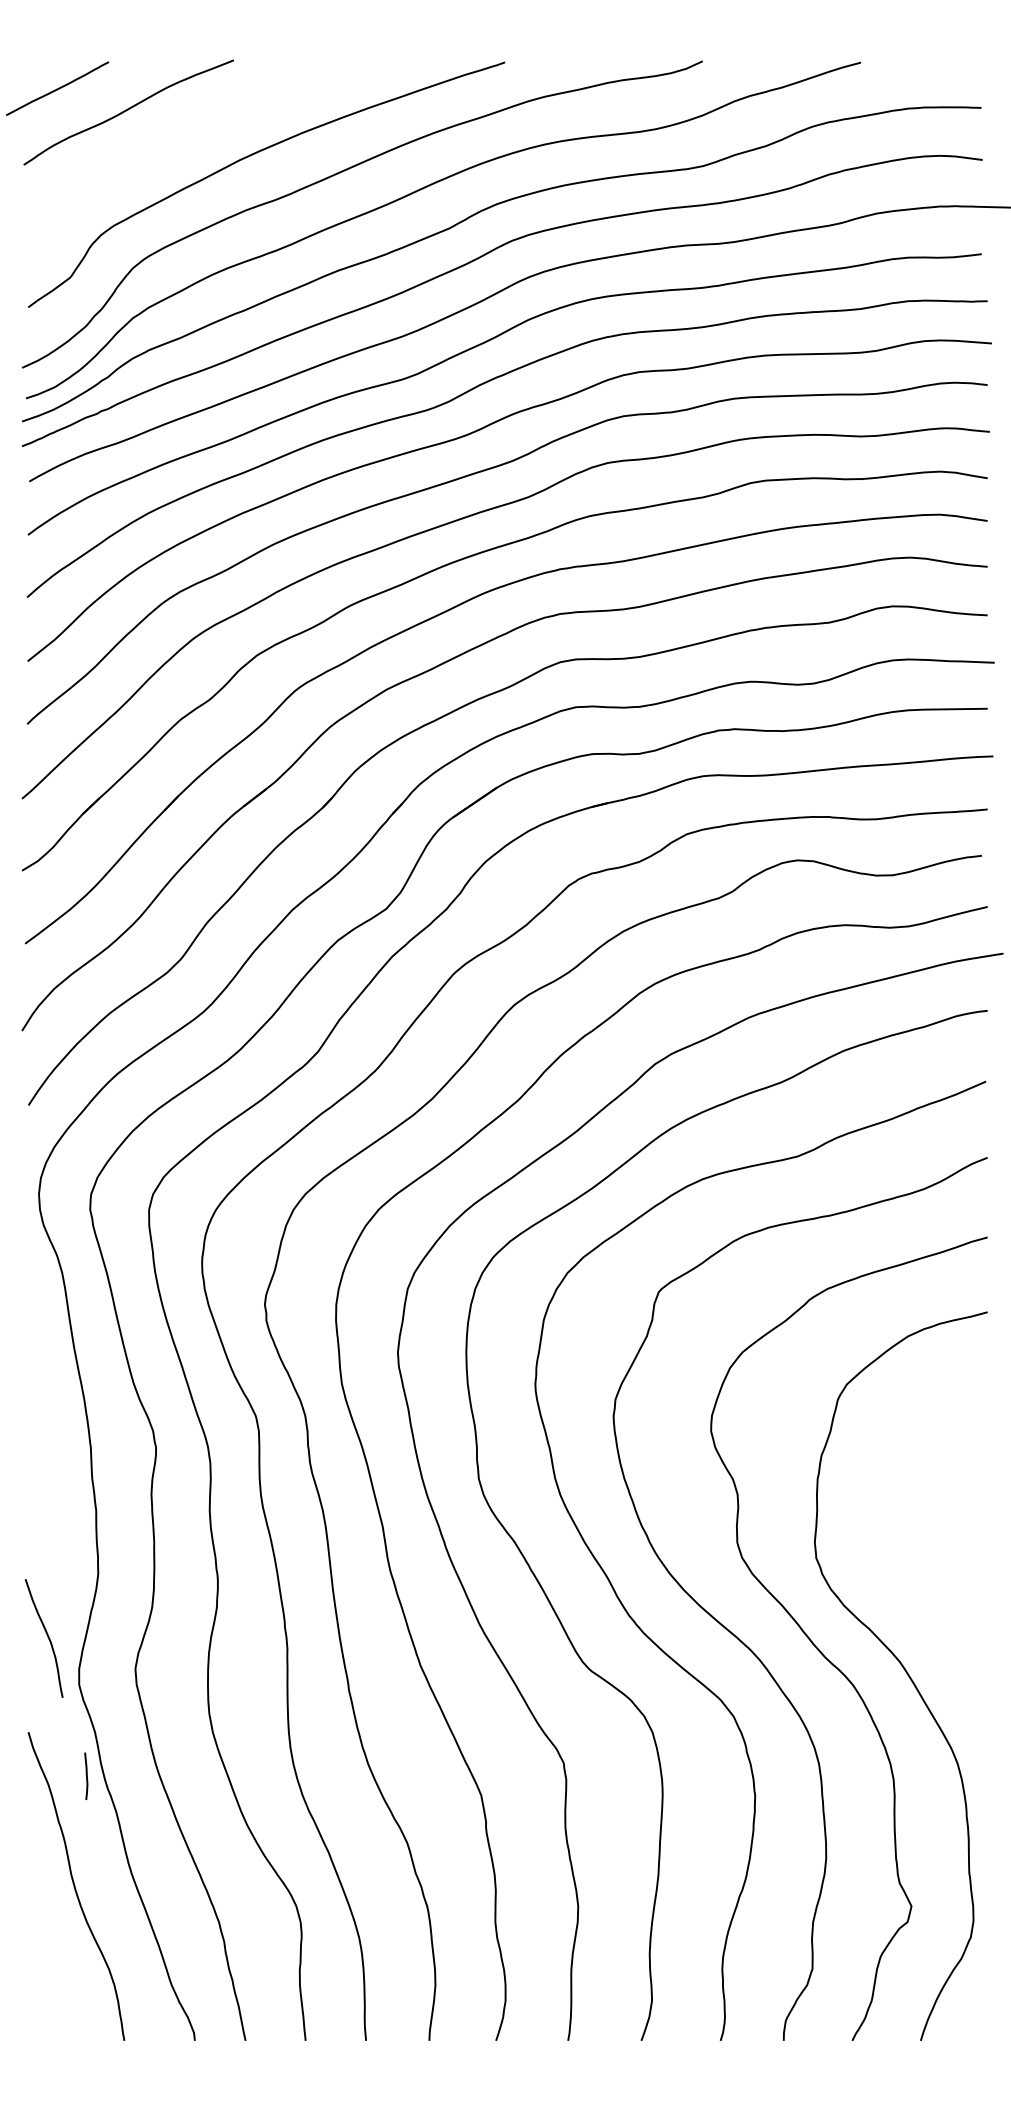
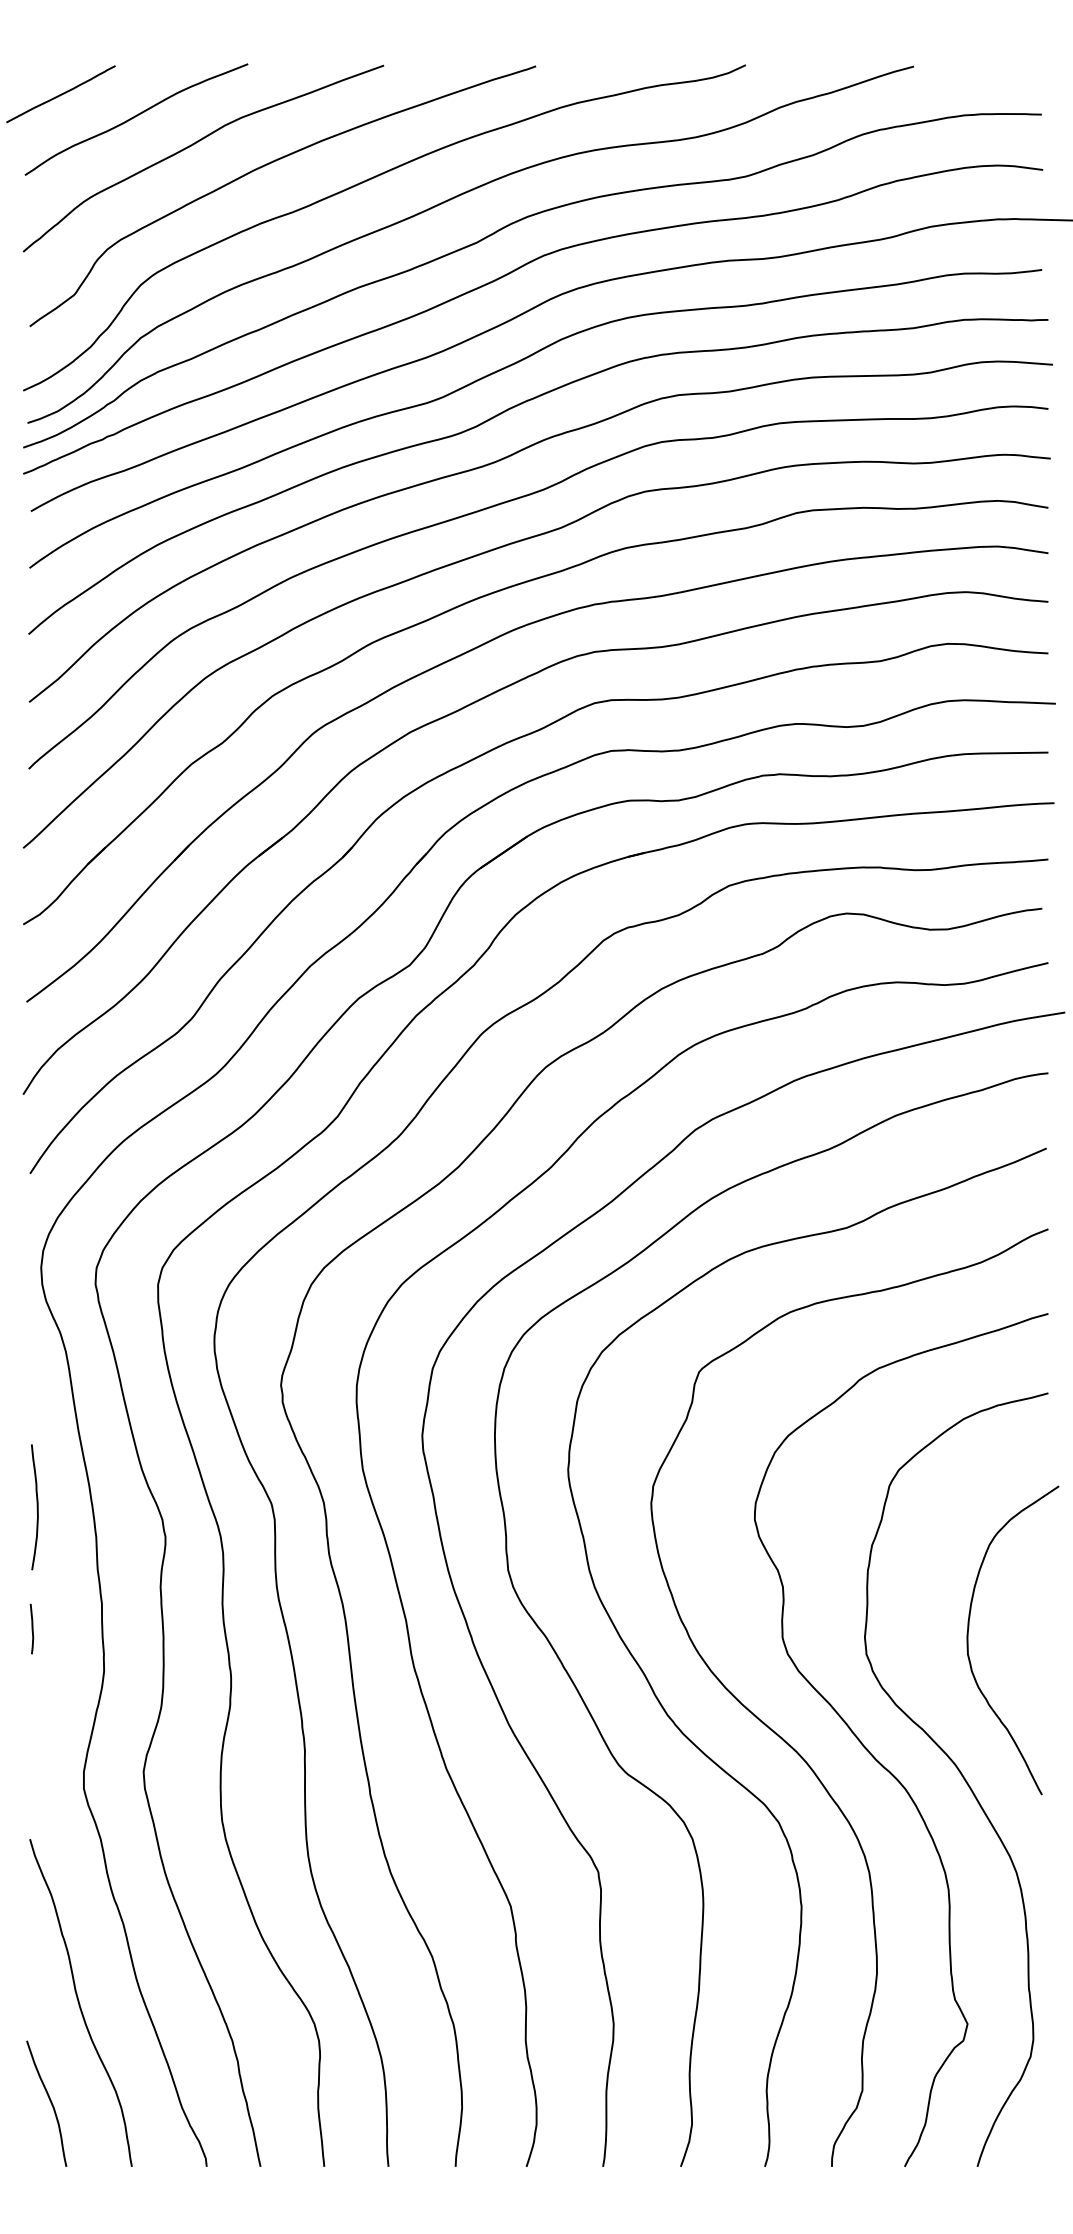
curve: (183, 136) -> (194, 145), added
curve: (34, 1419) -> (36, 1507), added
curve: (912, 1544) -> (968, 1639), added
curve: (47, 1637) -> (50, 2102), moved
curve: (86, 1775) -> (32, 1628), moved

